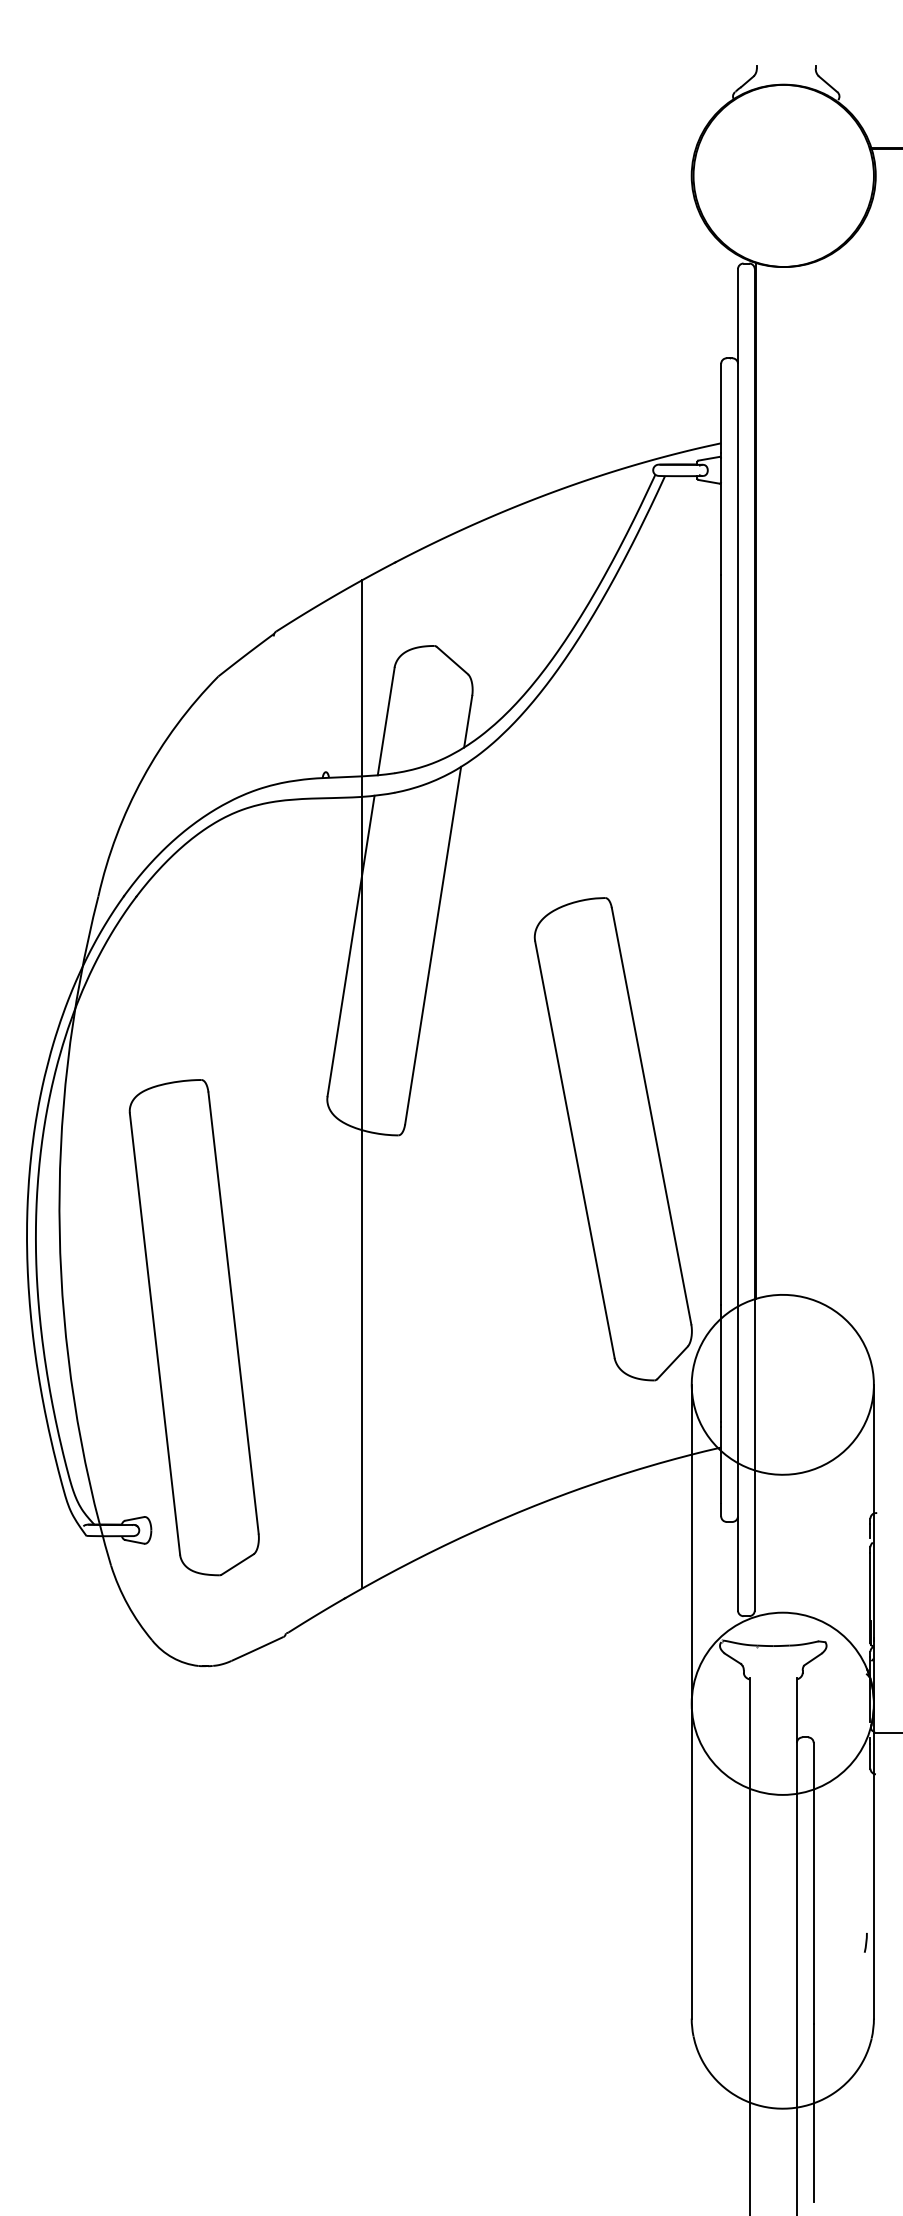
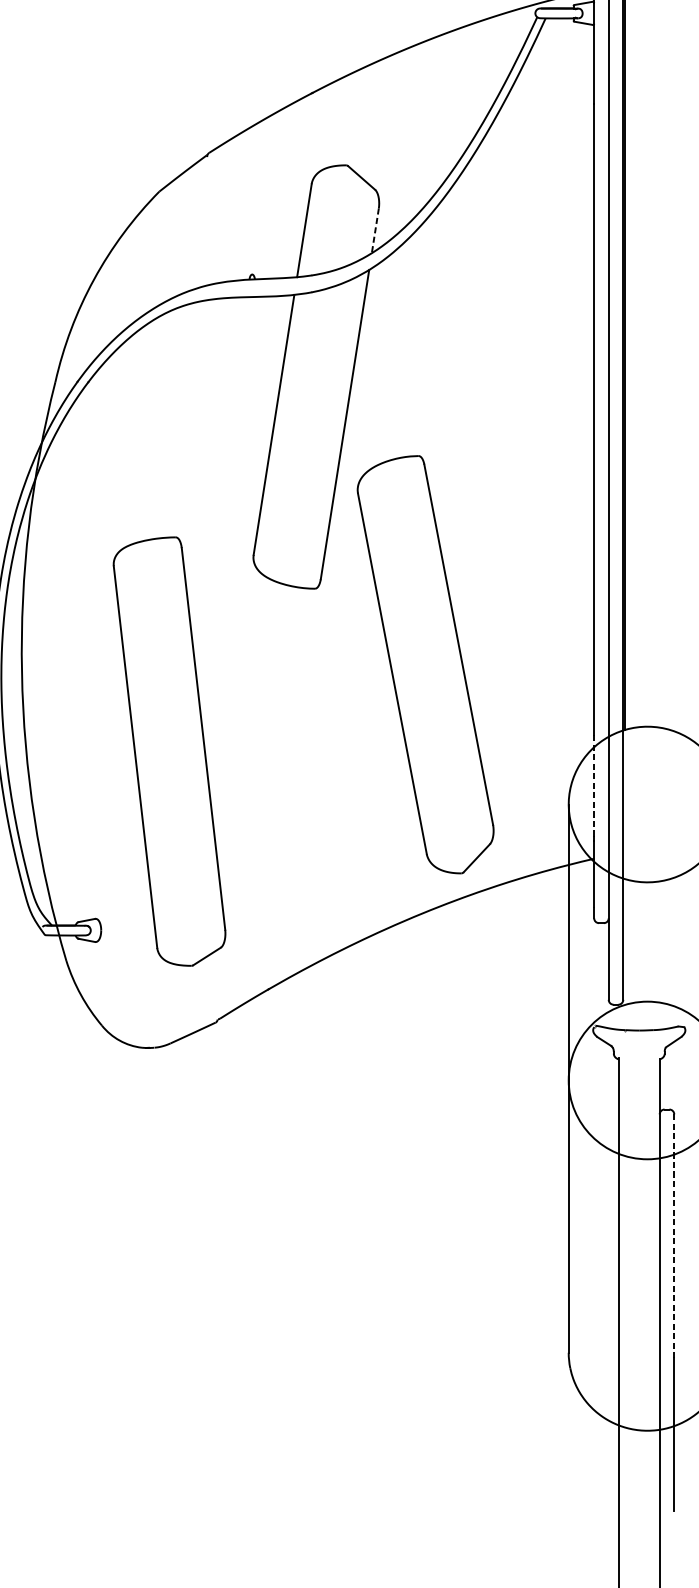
line: (468, 722) -> (375, 231), solid -> dashed
line: (362, 1083) -> (283, 543), removed
part: (612, 1139) -> (424, 664), moved
part: (193, 1327) -> (168, 751), moved
line: (721, 1363) -> (594, 786), solid -> dashed
line: (813, 1883) -> (674, 1235), solid -> dashed

